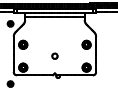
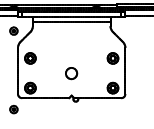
part: (54, 55) -> (71, 72), size x1.6

